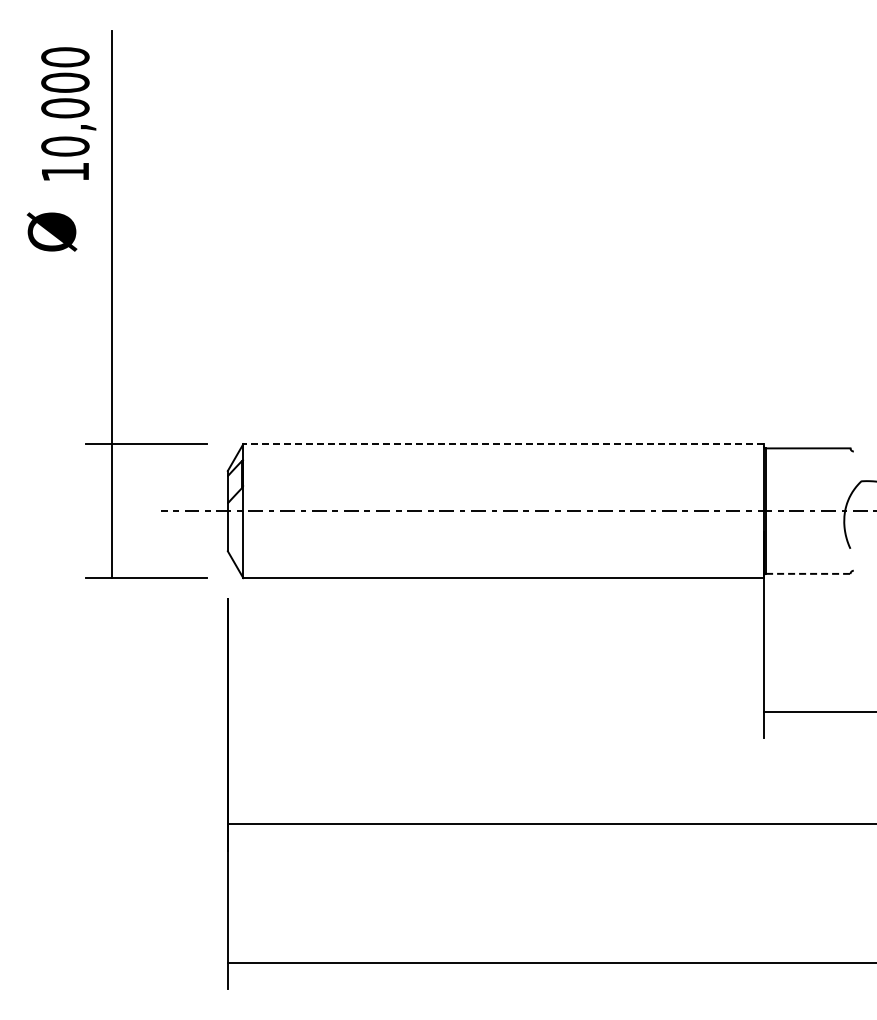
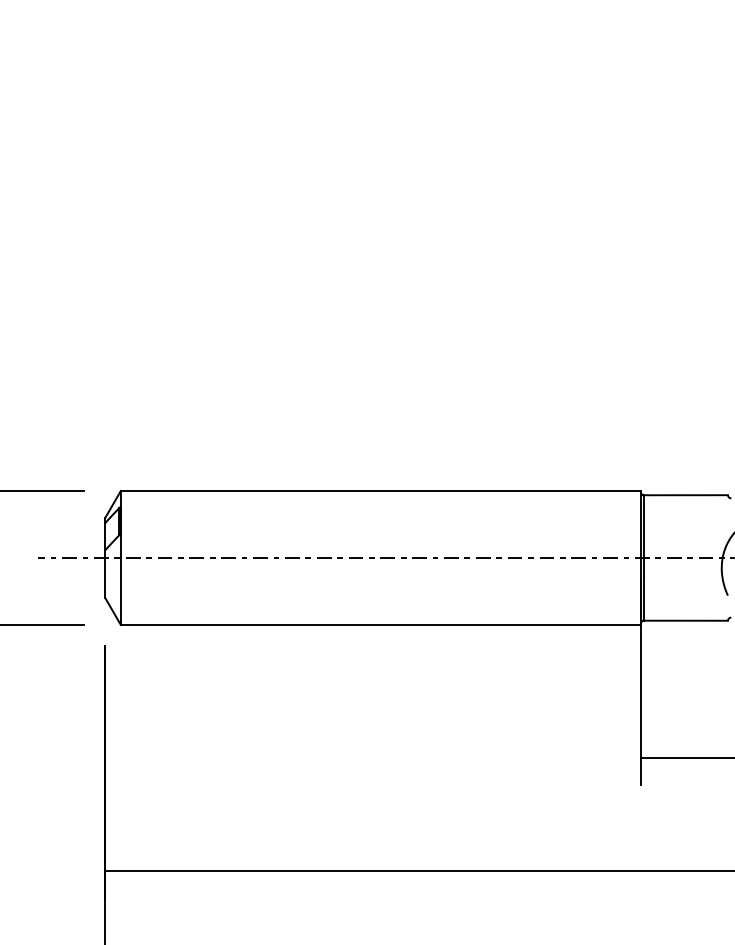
line: (503, 444) -> (381, 491), dashed -> solid
line: (808, 573) -> (686, 620), dashed -> solid

